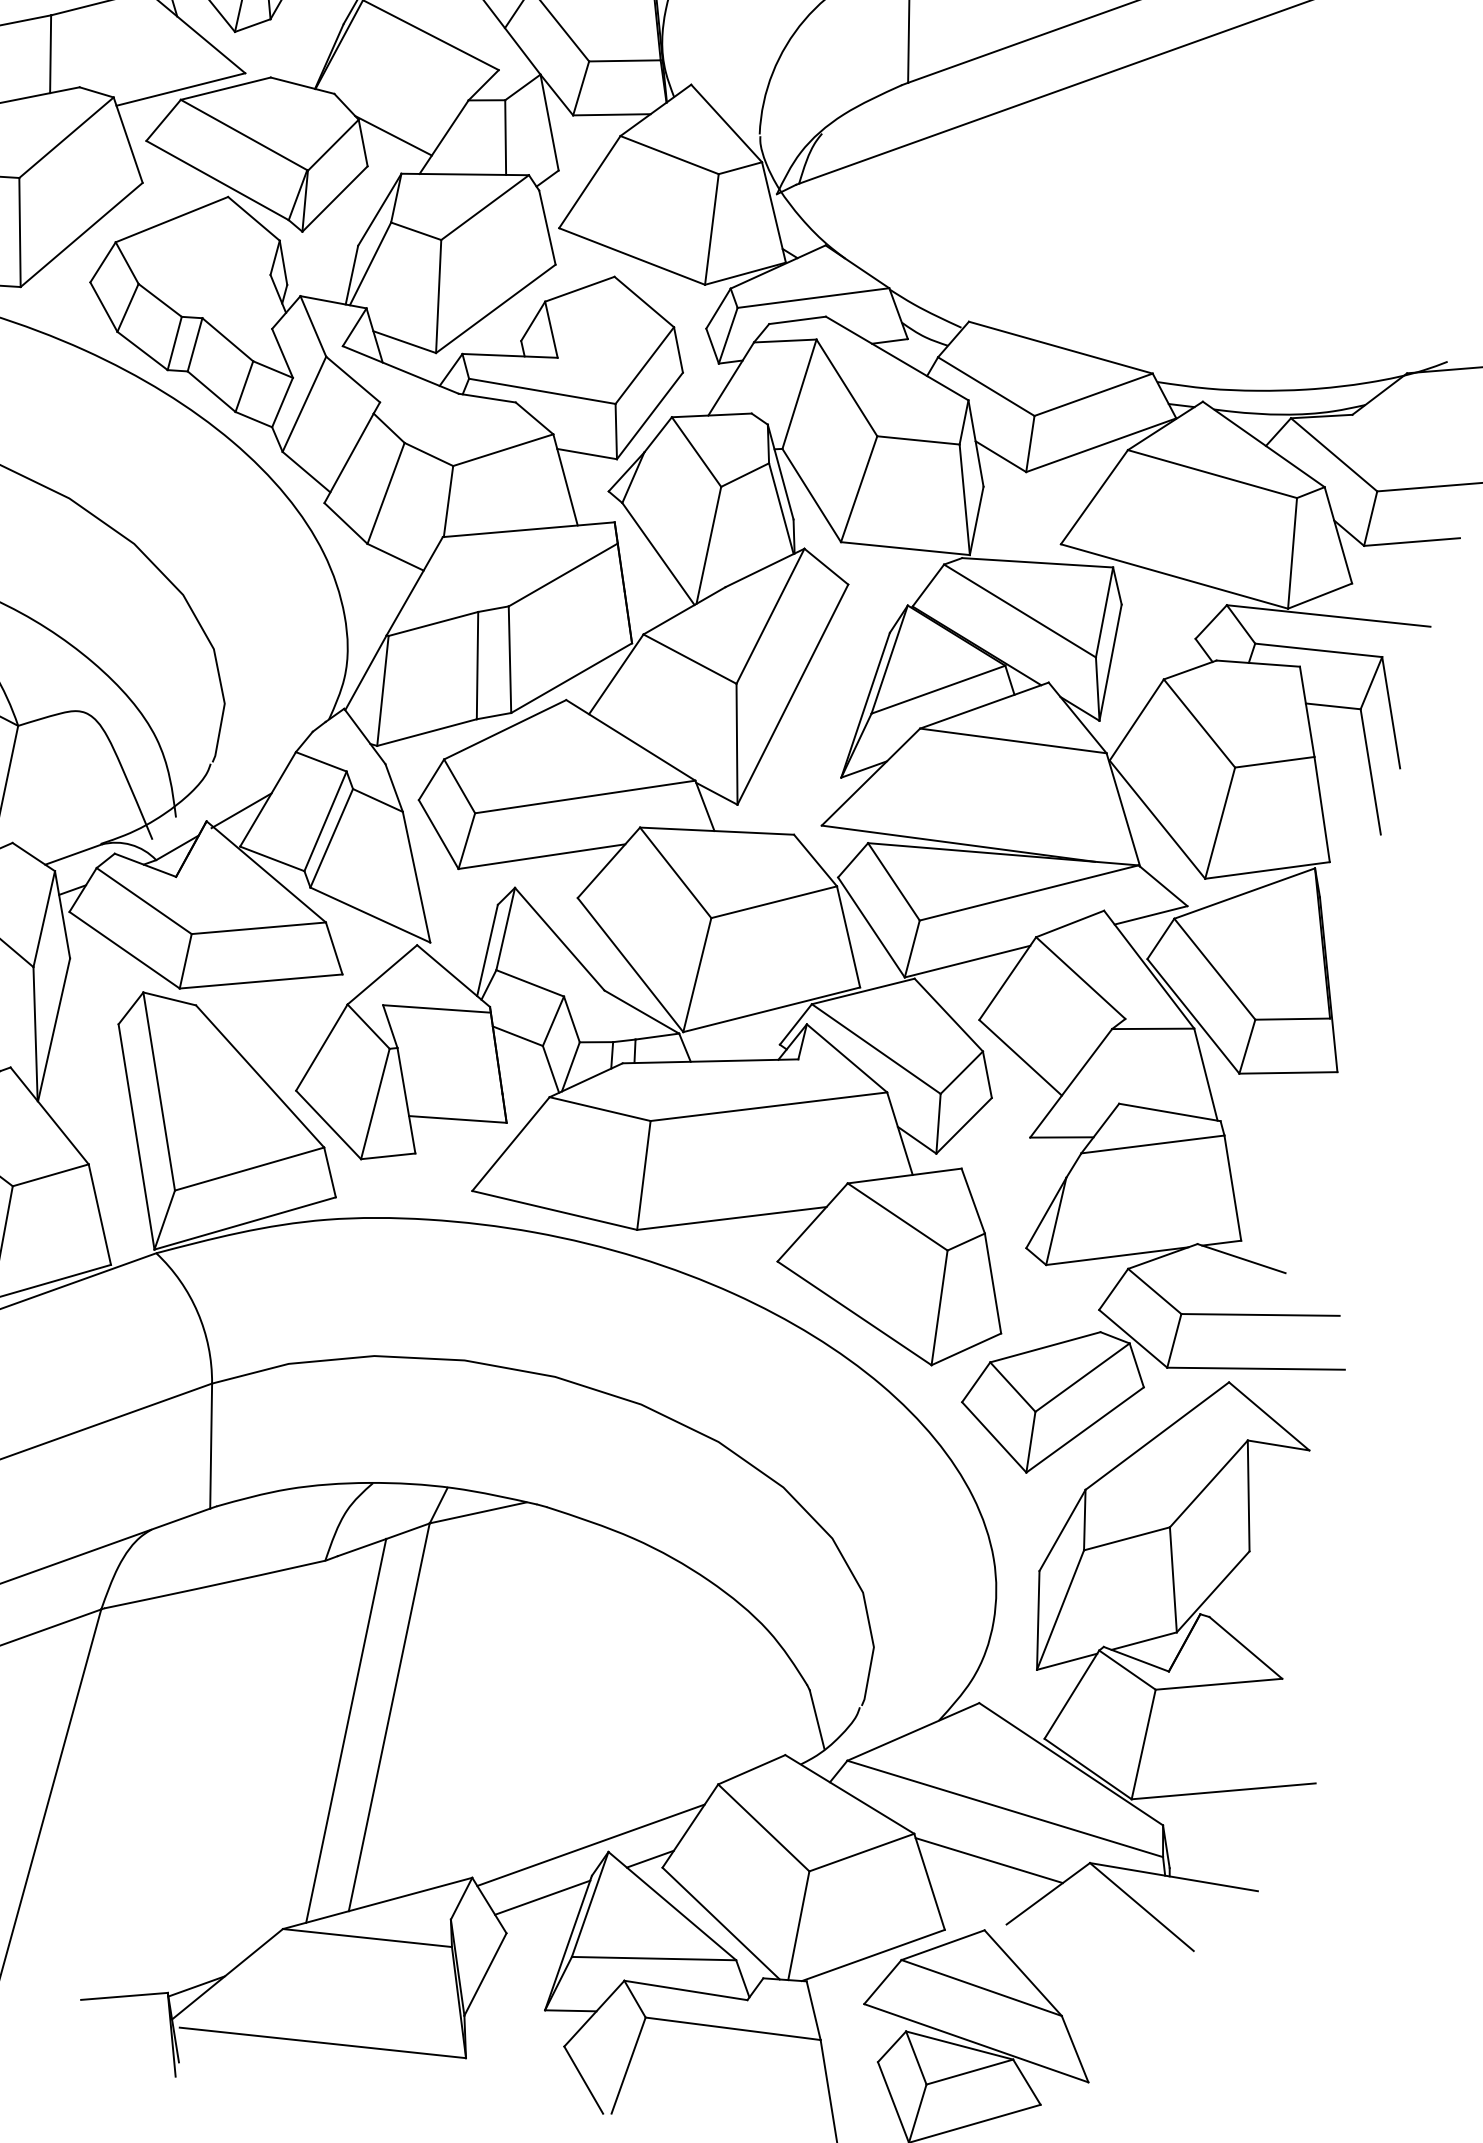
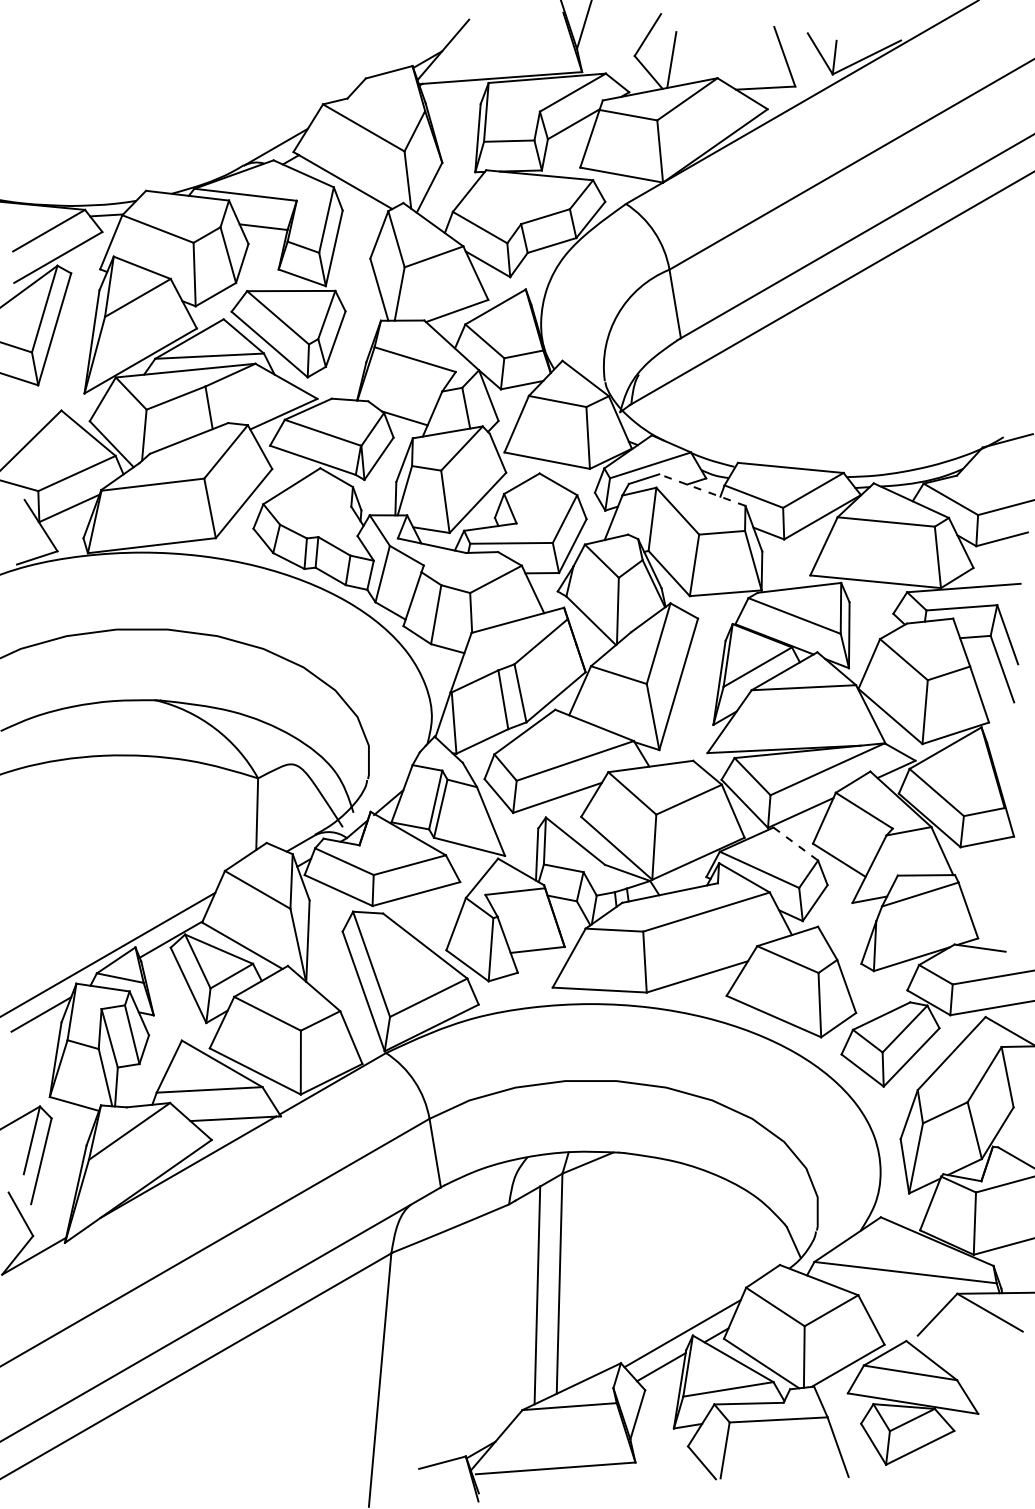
line: (897, 359) -> (702, 490), solid -> dashed
line: (948, 1015) -> (795, 844), solid -> dashed
line: (988, 1860) -> (901, 1302), removed

